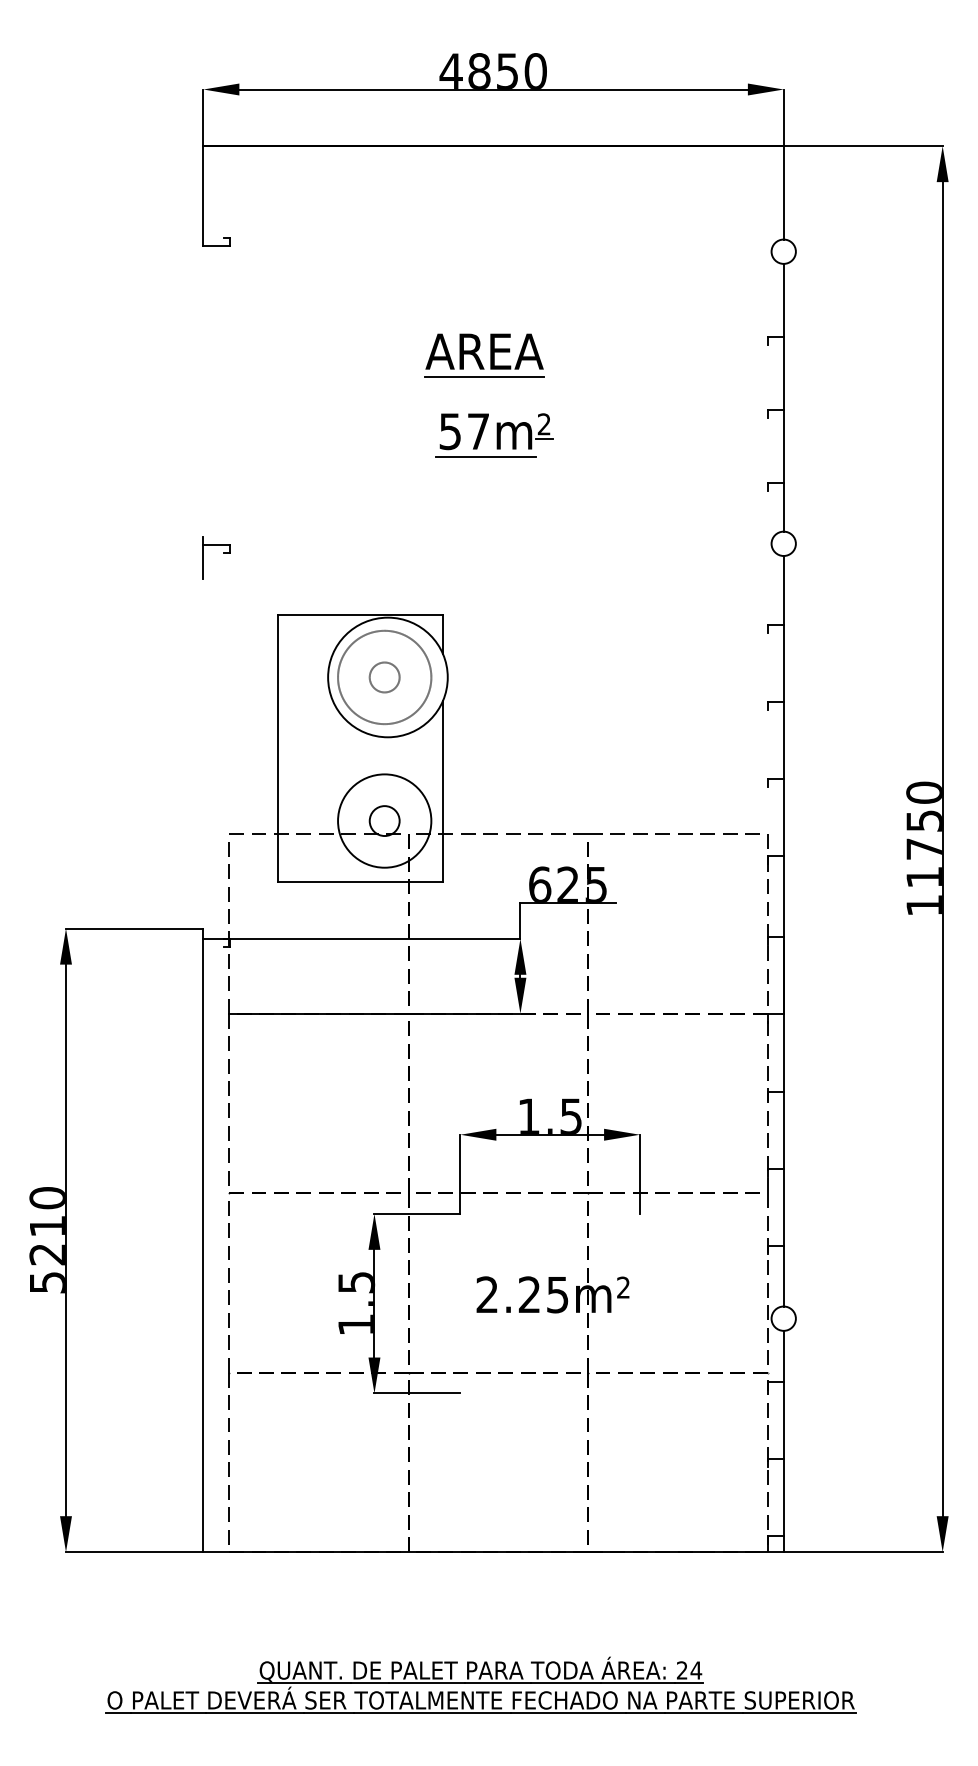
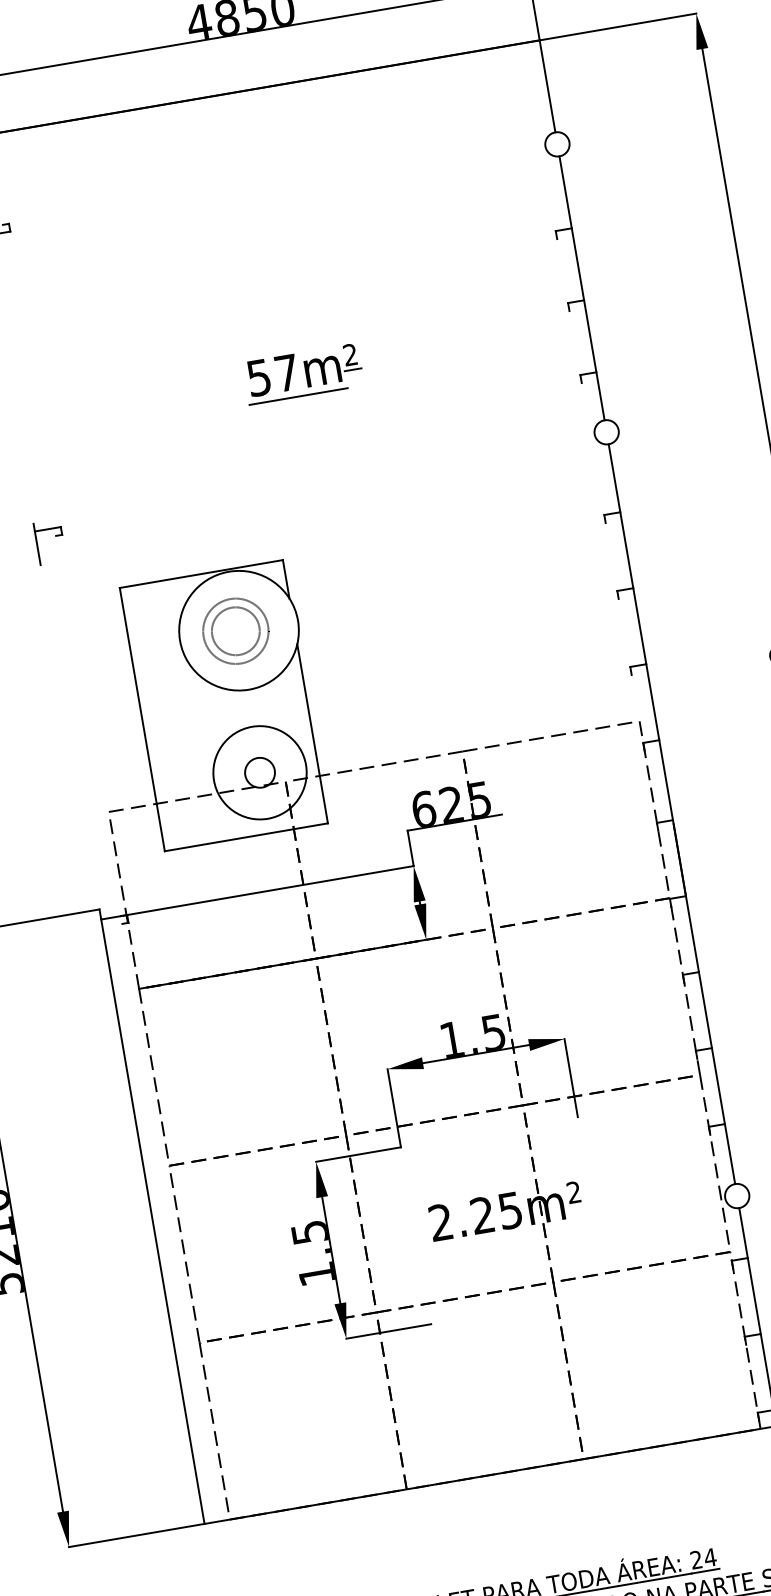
part: (484, 355) -> (279, 297), removed
circle: (384, 677) -> (235, 631), size x0.7
circle: (384, 677) -> (235, 631), size x1.6

